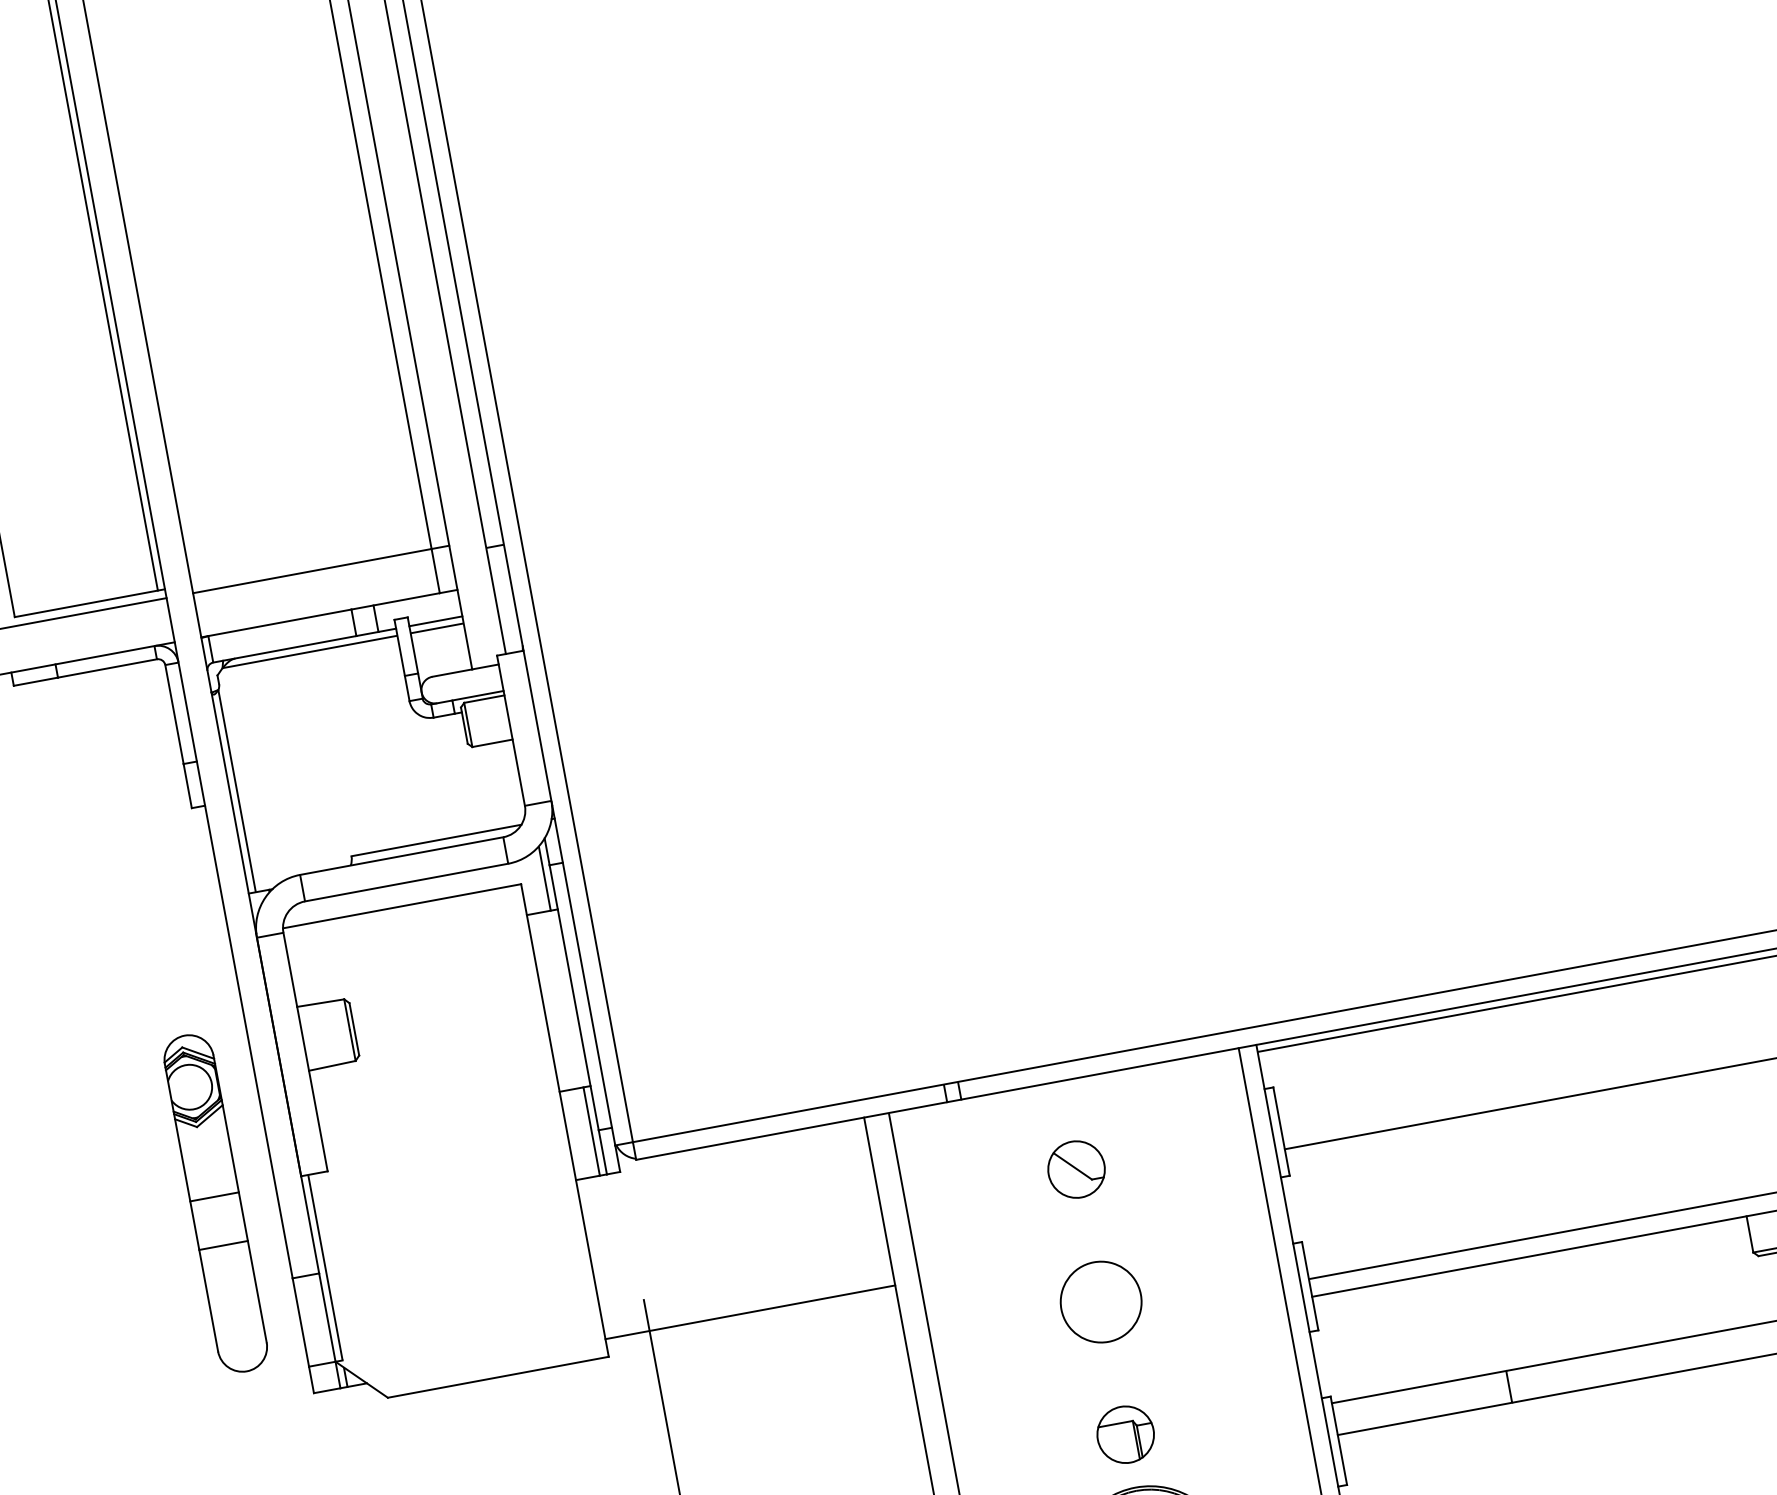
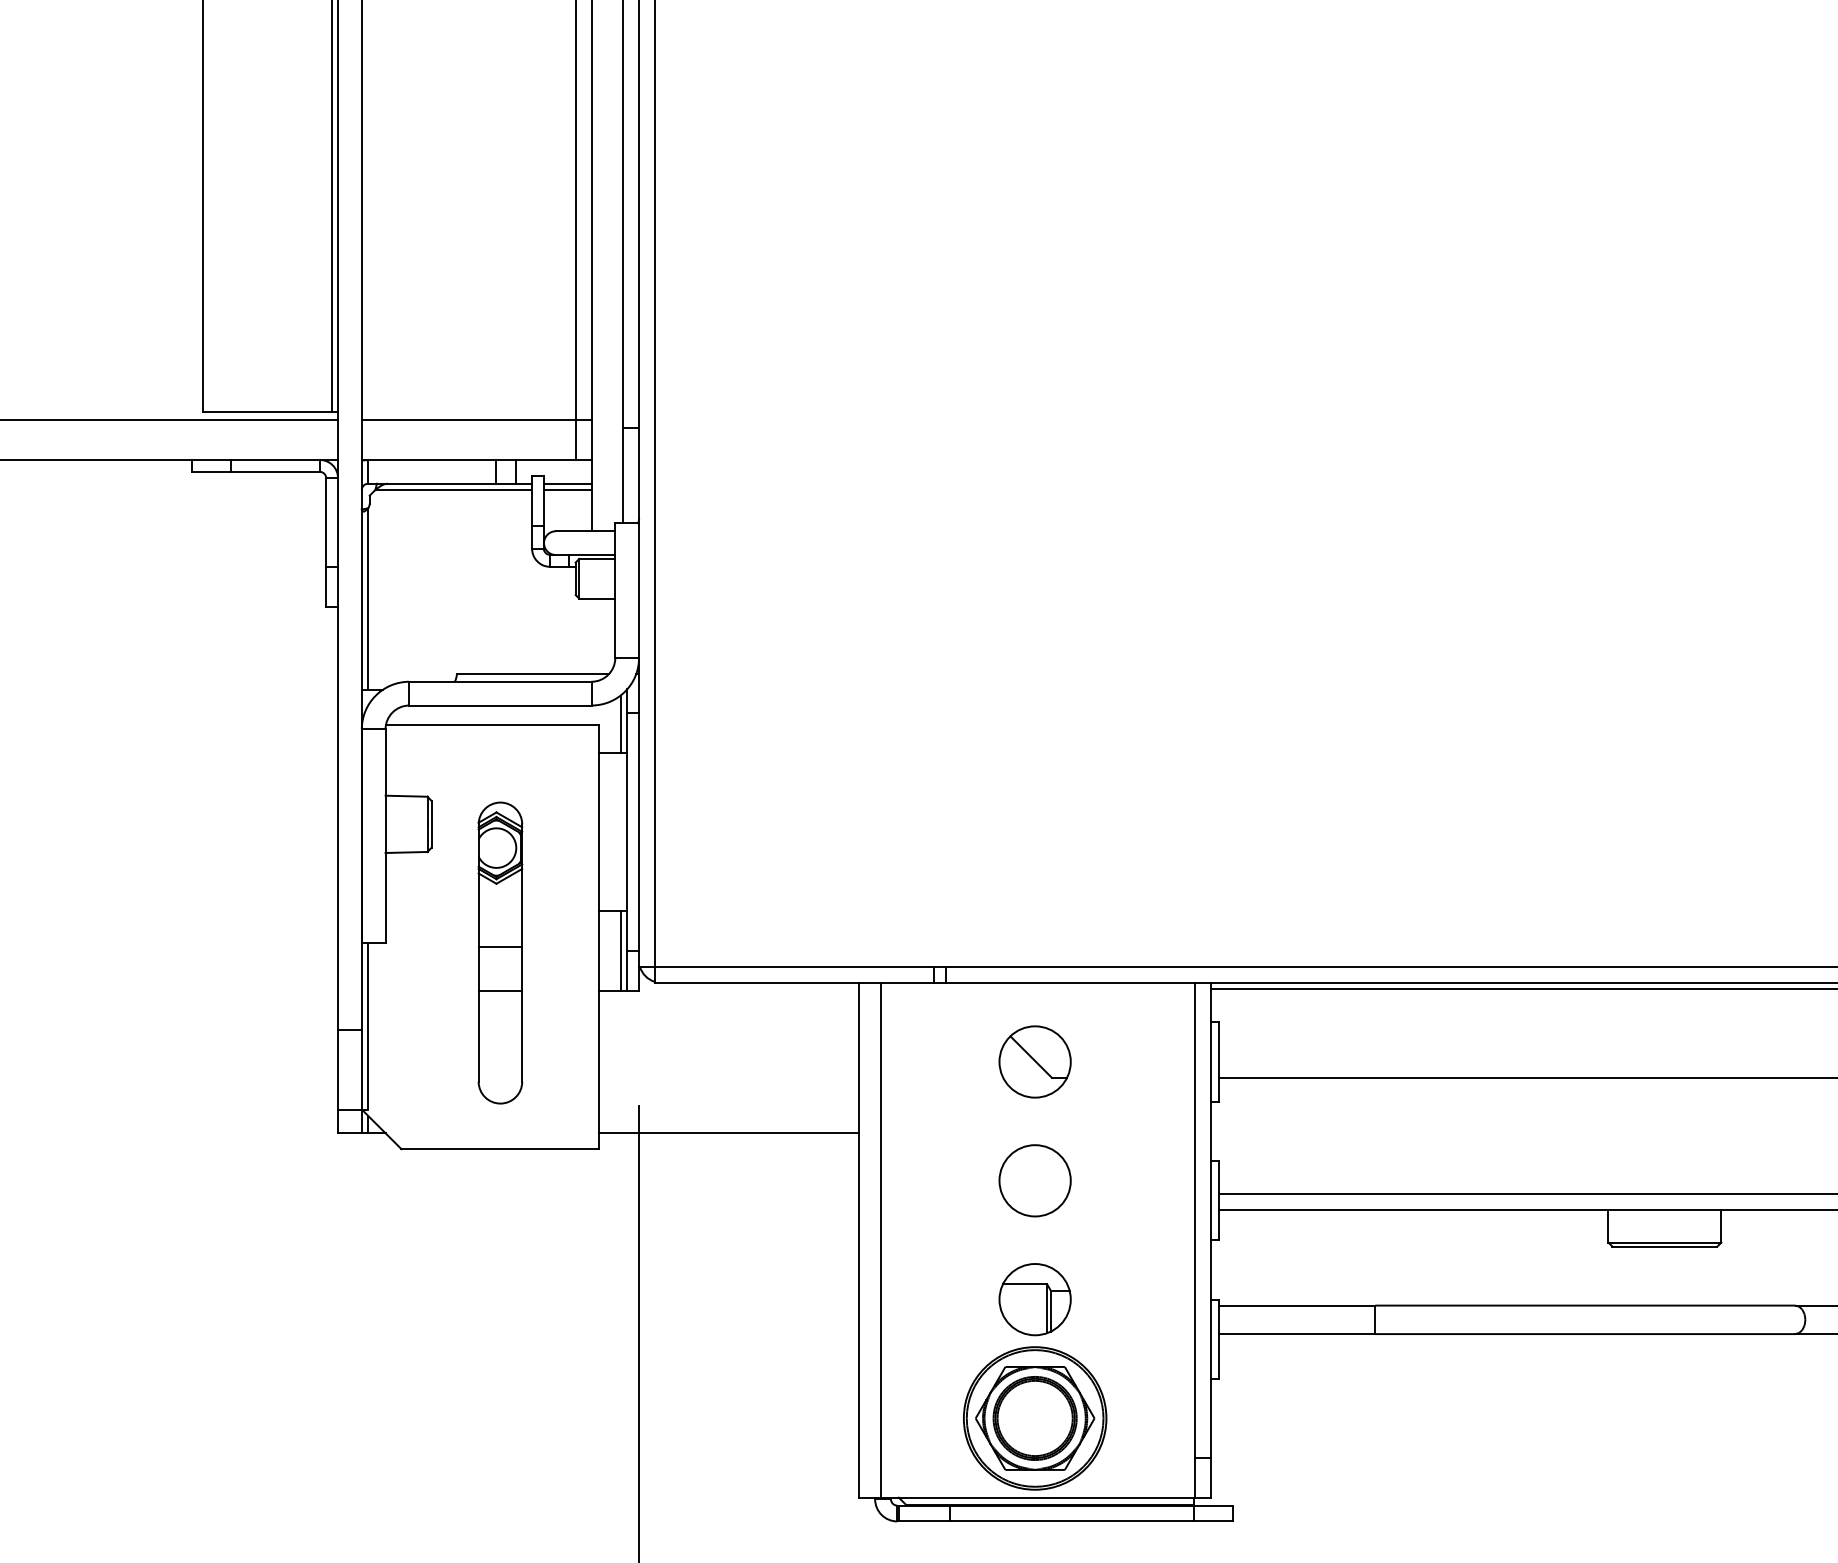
part: (1075, 1169) -> (1034, 1061), size x1.43
part: (215, 1202) -> (500, 952), moved
part: (1124, 1434) -> (1034, 1299), size x1.43

